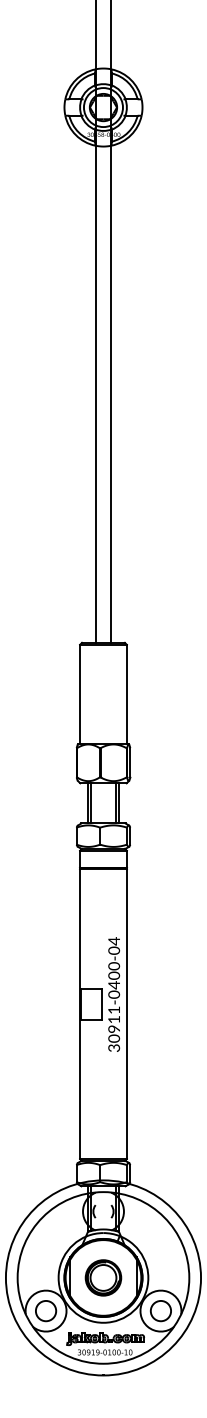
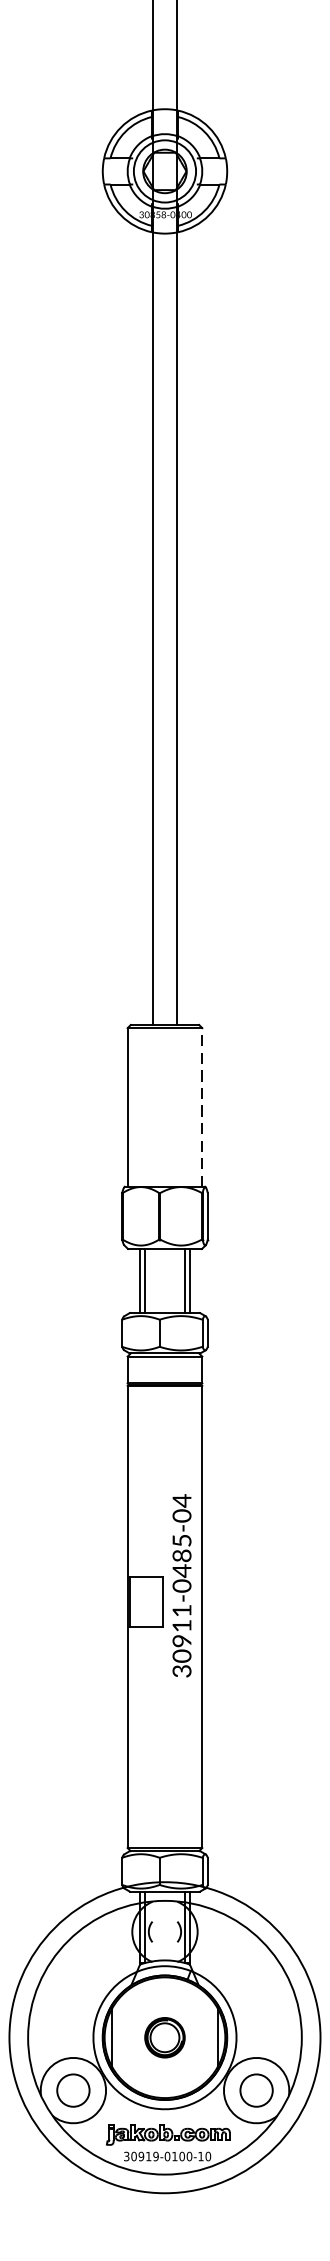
line: (126, 694) -> (201, 1107), solid -> dashed
text: (113, 970) -> (180, 1547), 30911-0400-04 -> 30911-0485-04
part: (103, 1277) -> (165, 2037), size x0.7

